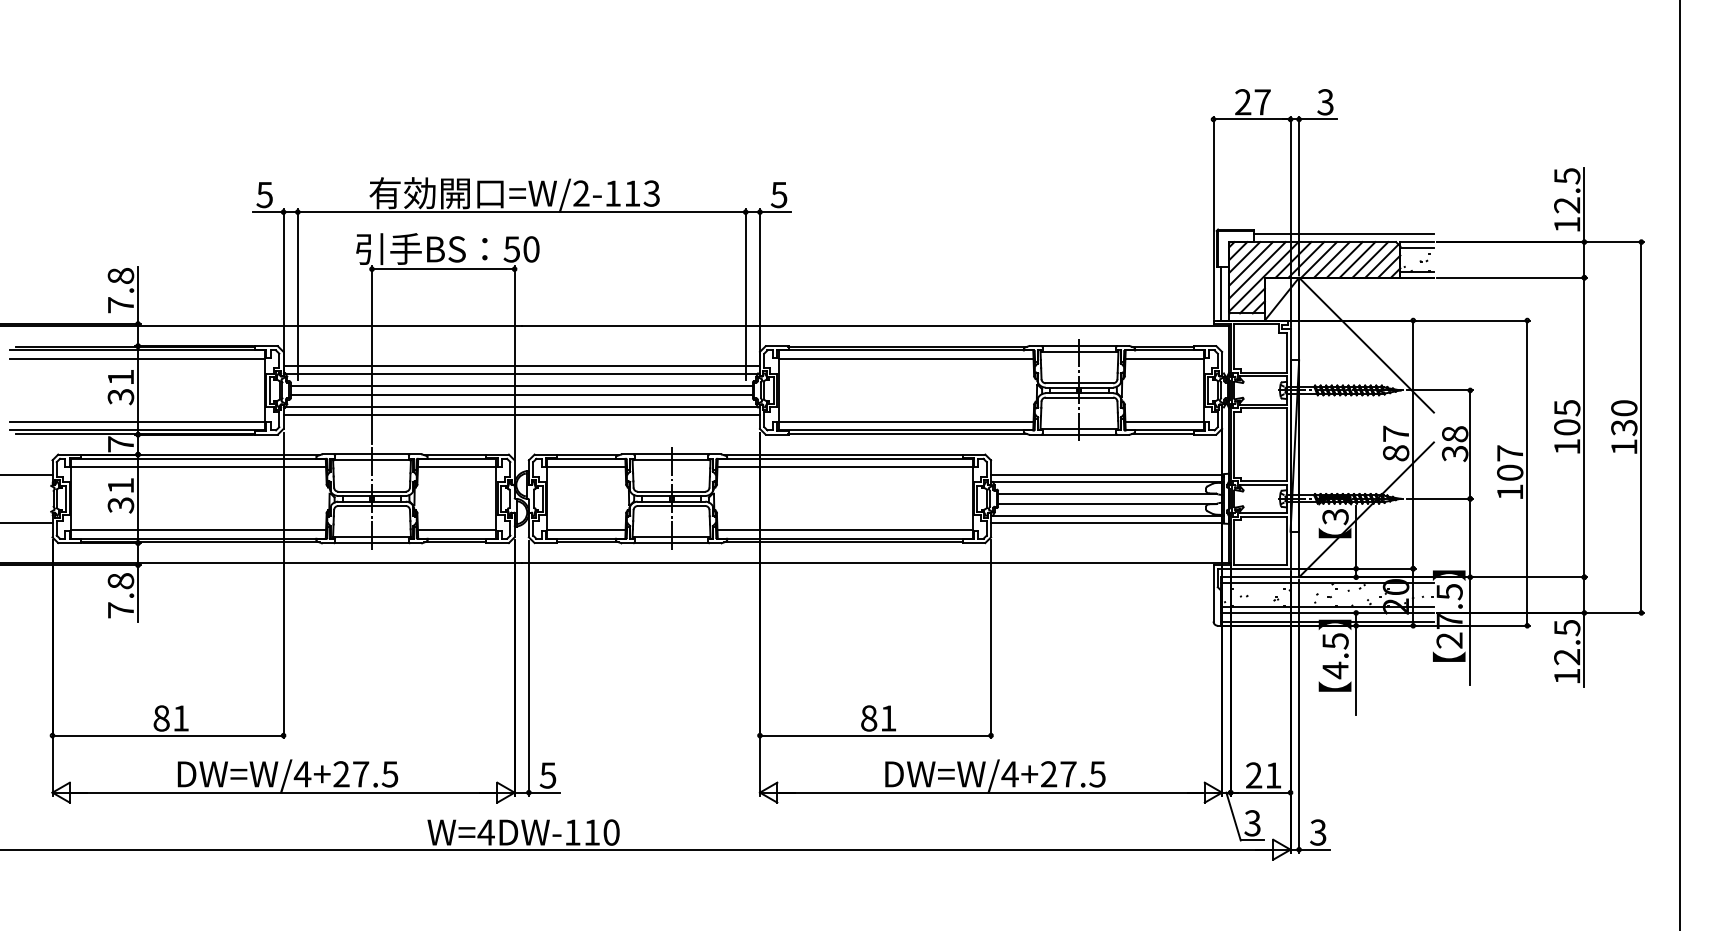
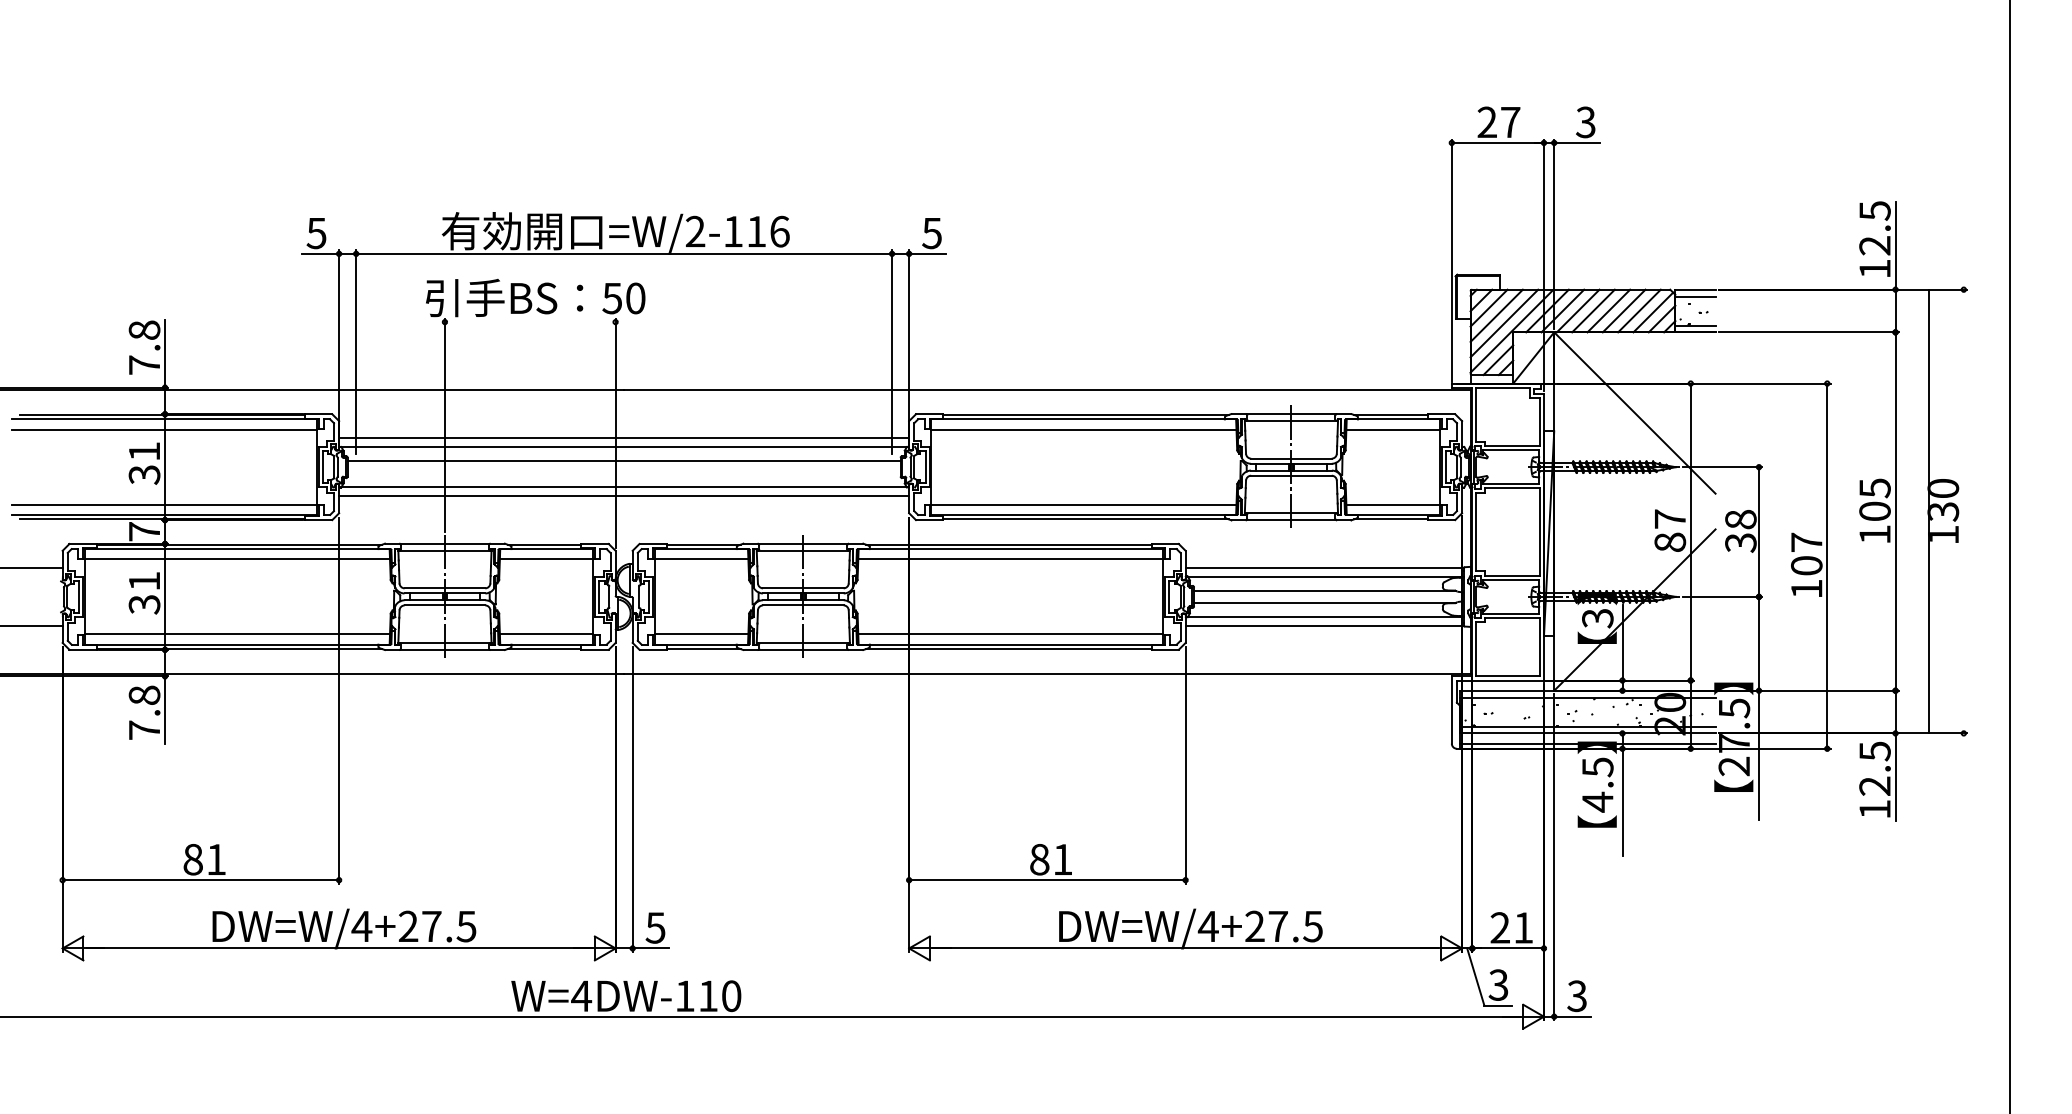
text: (651, 193) -> (779, 231), =W/2-113 -> =W/2-116
line: (1343, 233) -> (1607, 279), removed
line: (443, 269) -> (530, 322), removed
line: (1220, 293) -> (1460, 351), removed
line: (521, 395) -> (623, 473), removed
line: (1641, 427) -> (1929, 511), moved

